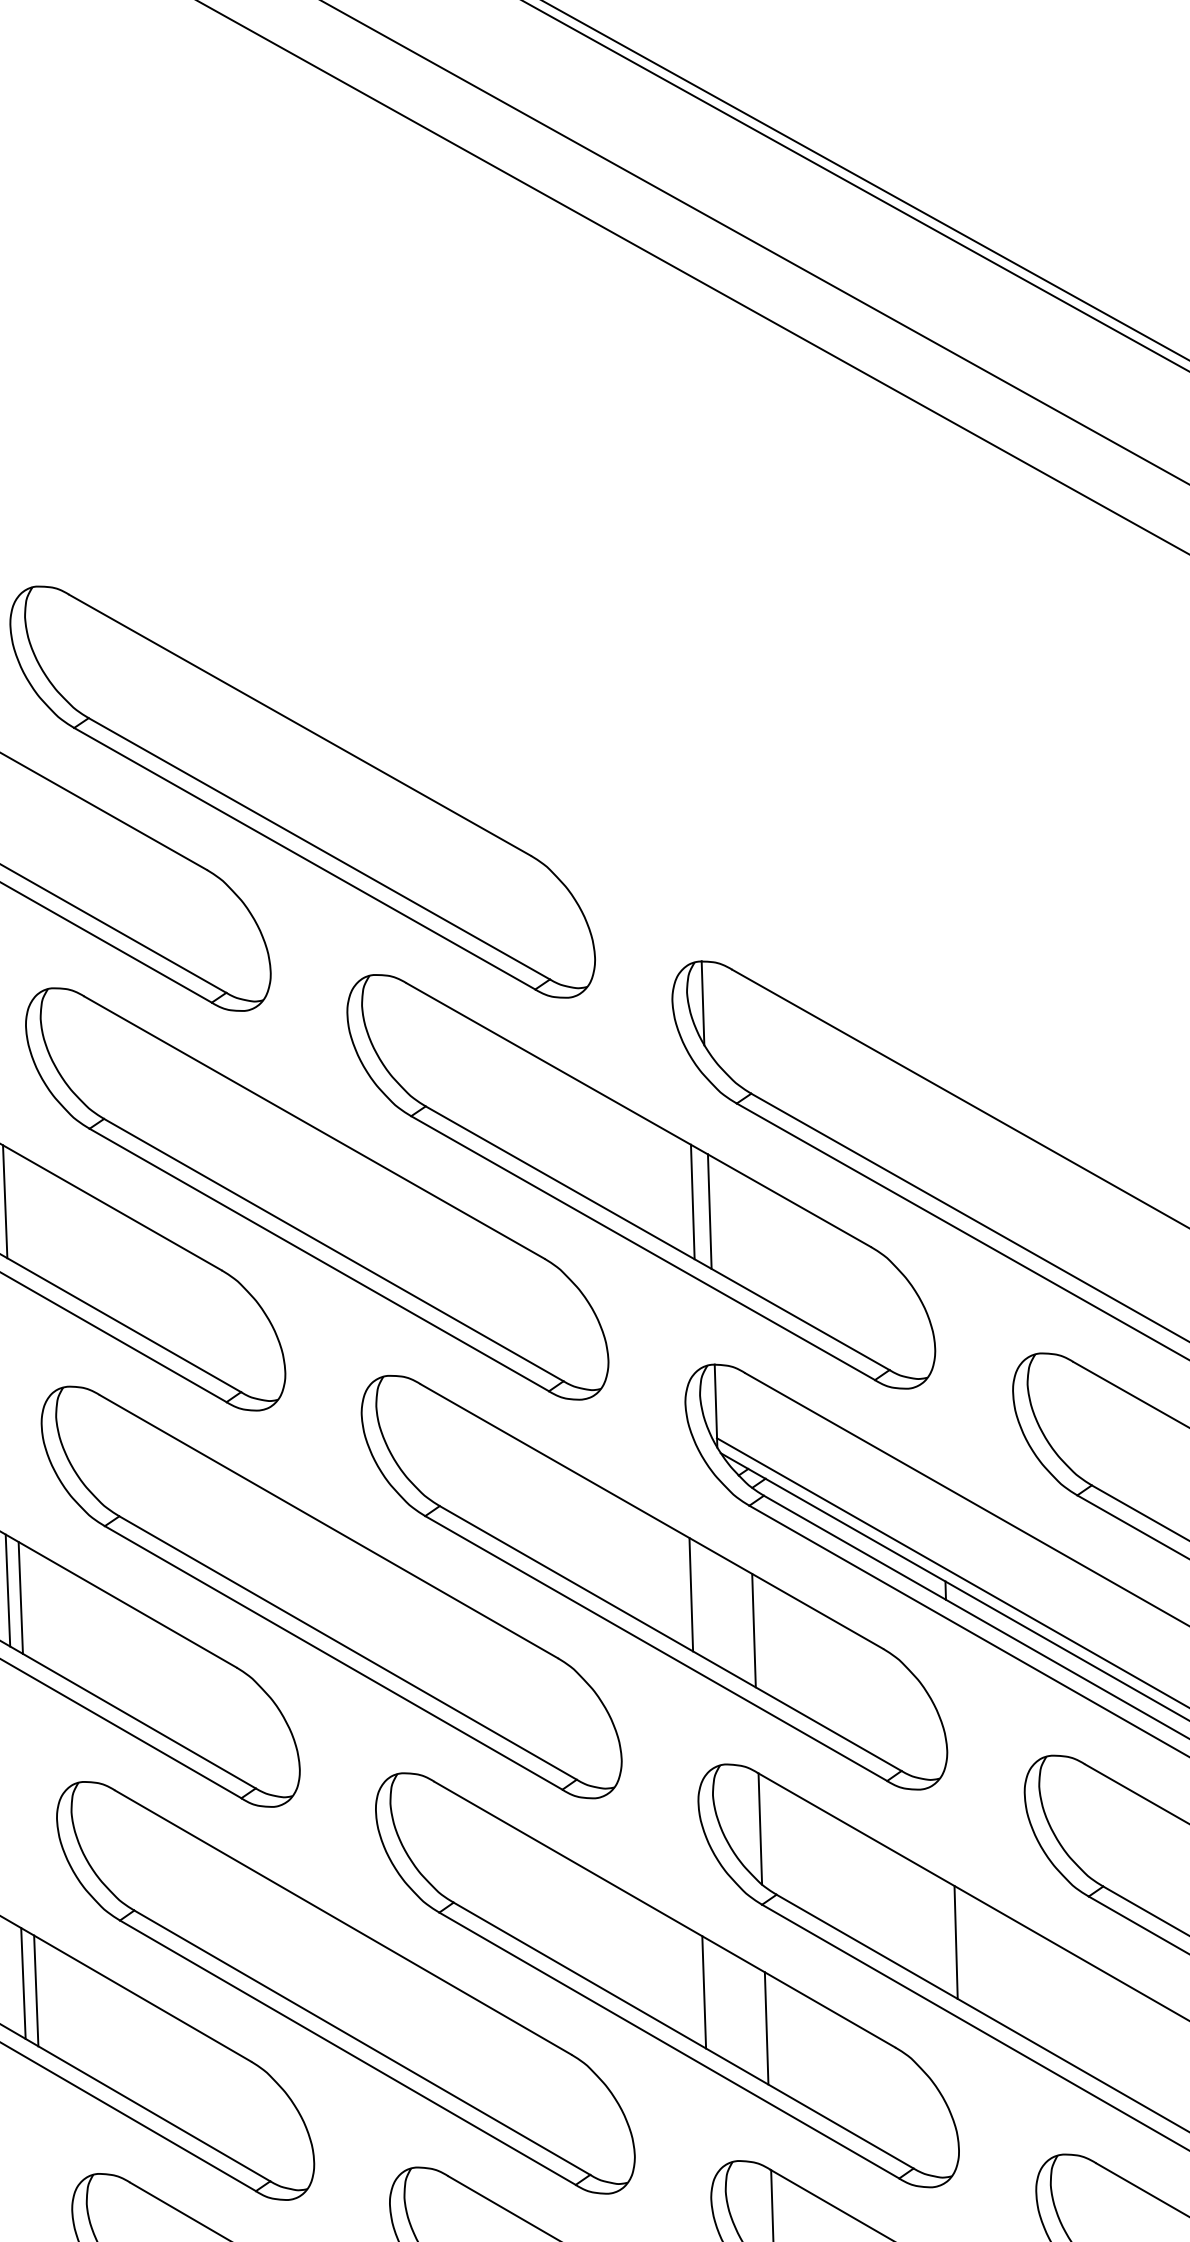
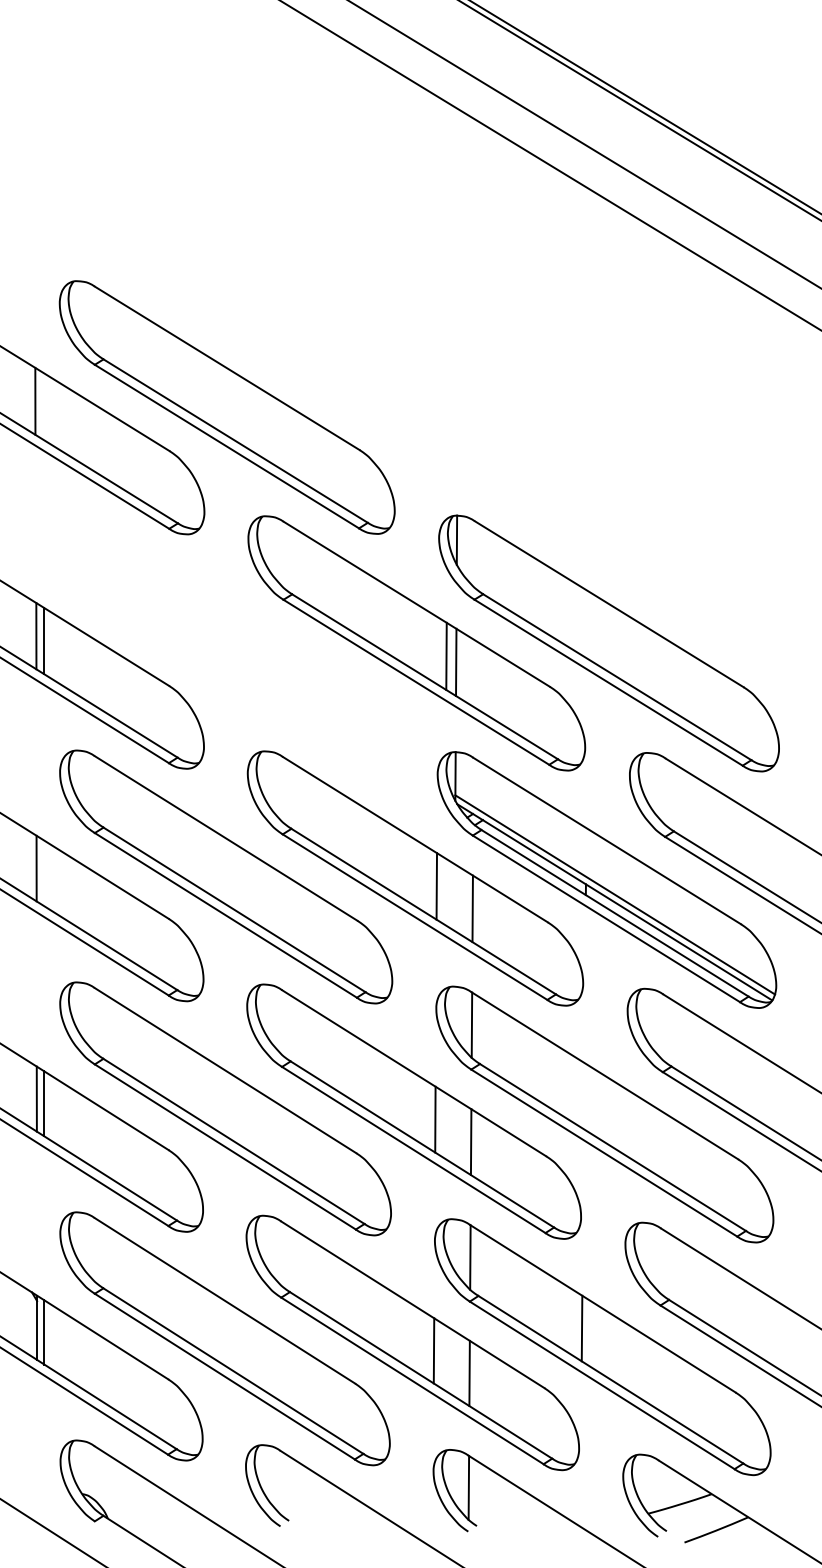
part: (316, 1192) -> (226, 642), removed
line: (20, 1598) -> (43, 873), removed
line: (955, 1941) -> (583, 1095), removed

